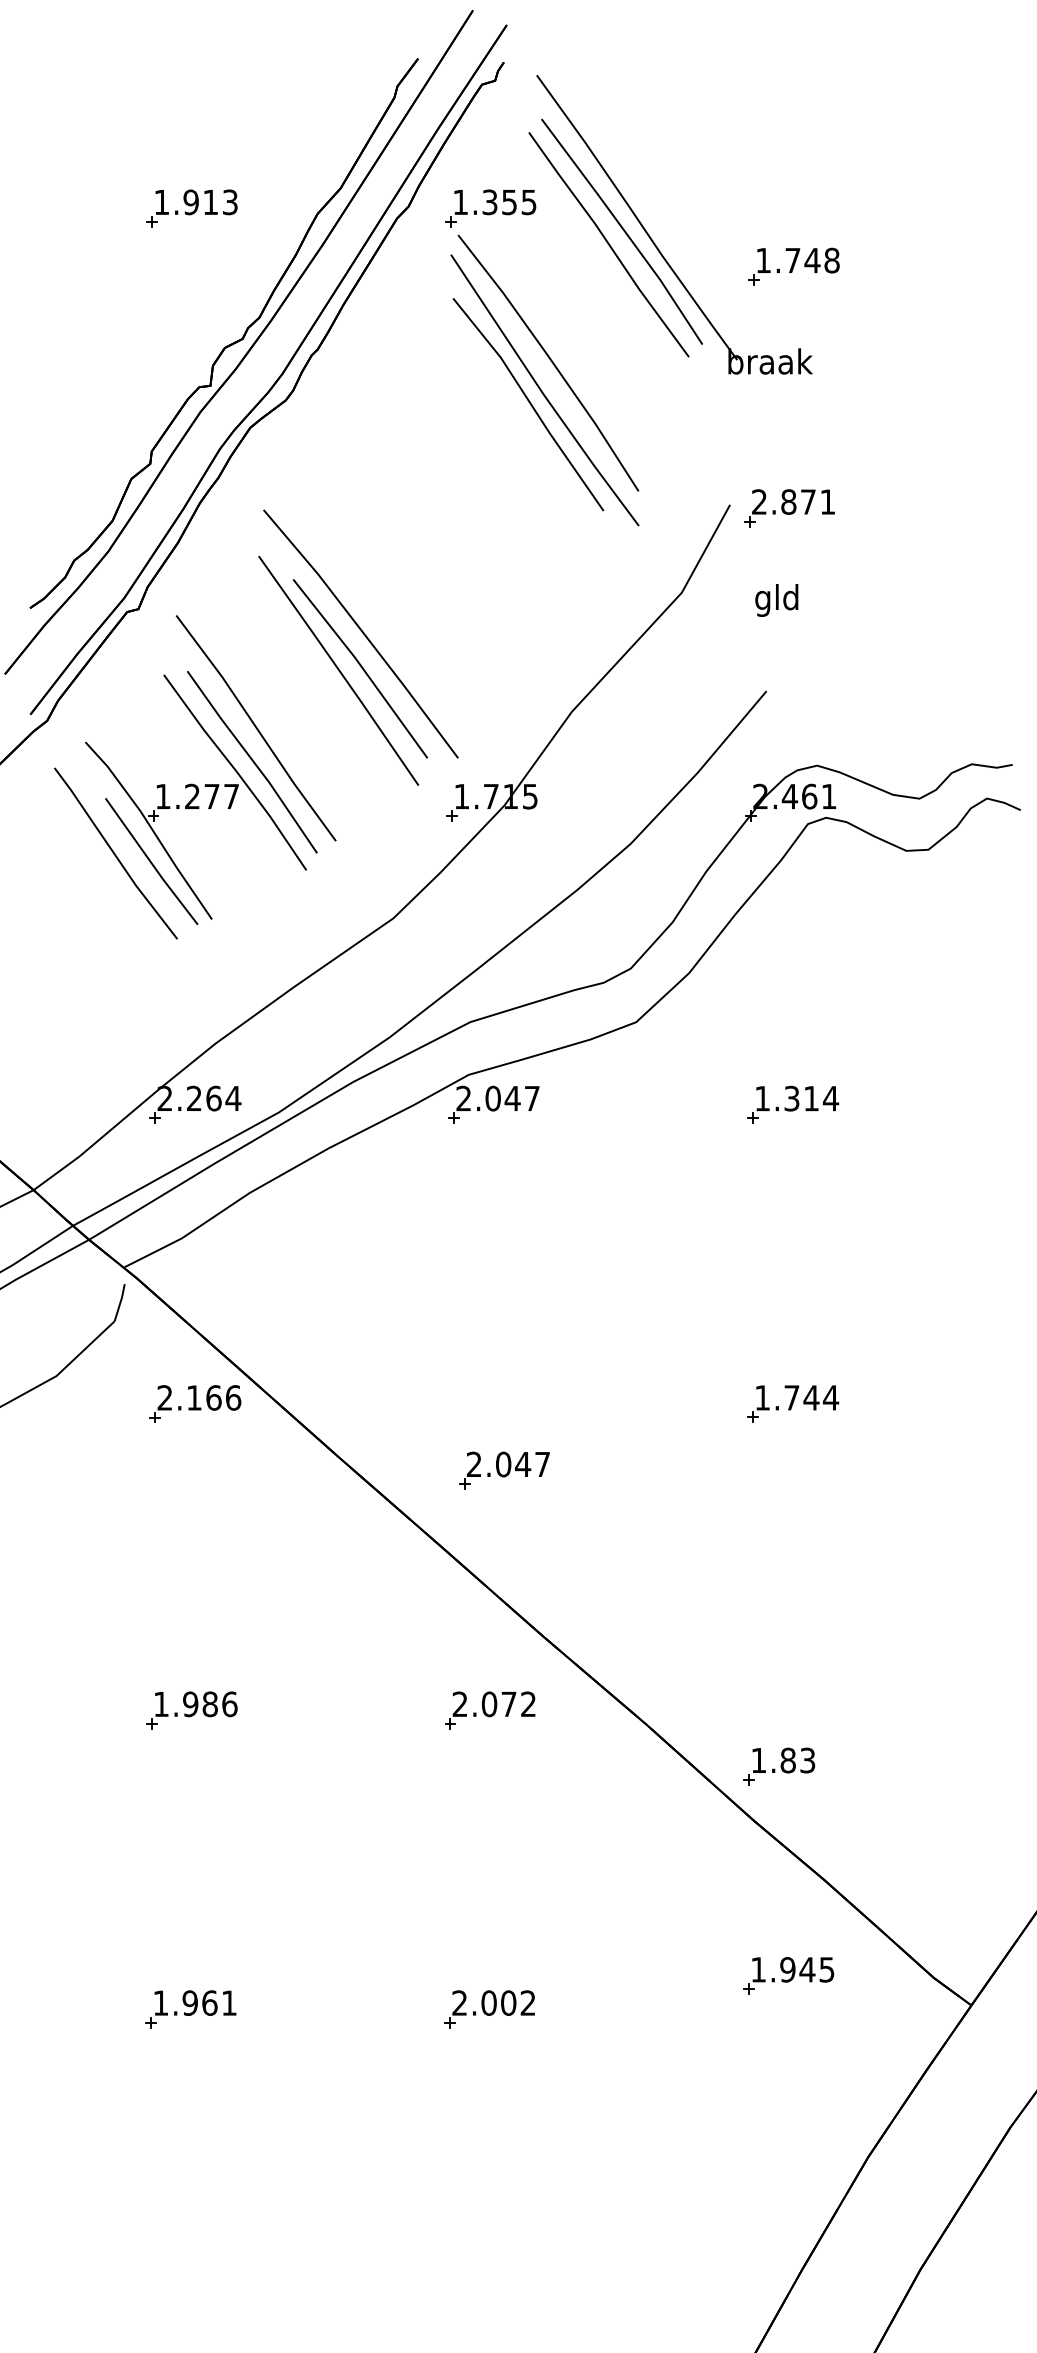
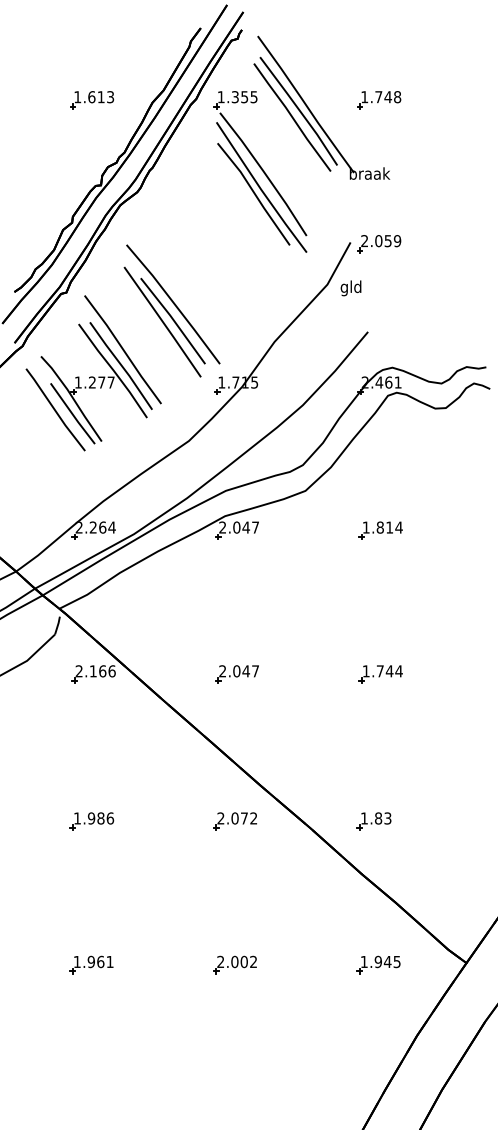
text: (190, 203) -> (91, 97), 1.913 -> 1.613
part: (794, 267) -> (379, 100), moved
text: (808, 502) -> (388, 241), 2.871 -> 2.059
text: (775, 600) -> (350, 288), moved
text: (790, 1098) -> (379, 527), 1.314 -> 1.814
part: (502, 1471) -> (236, 674), moved
part: (777, 1766) -> (373, 821), moved
part: (788, 1975) -> (378, 964), moved

